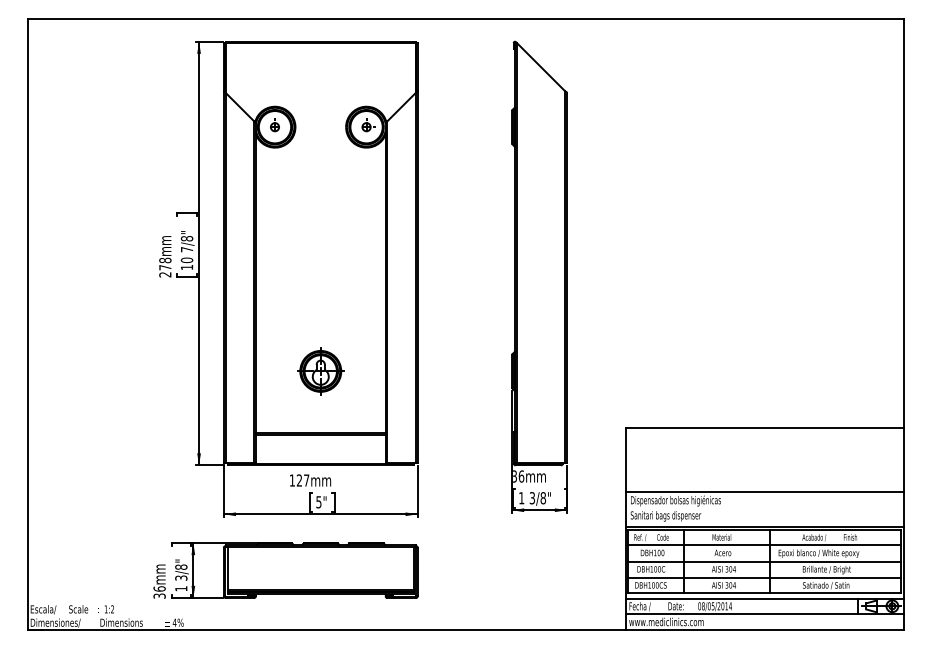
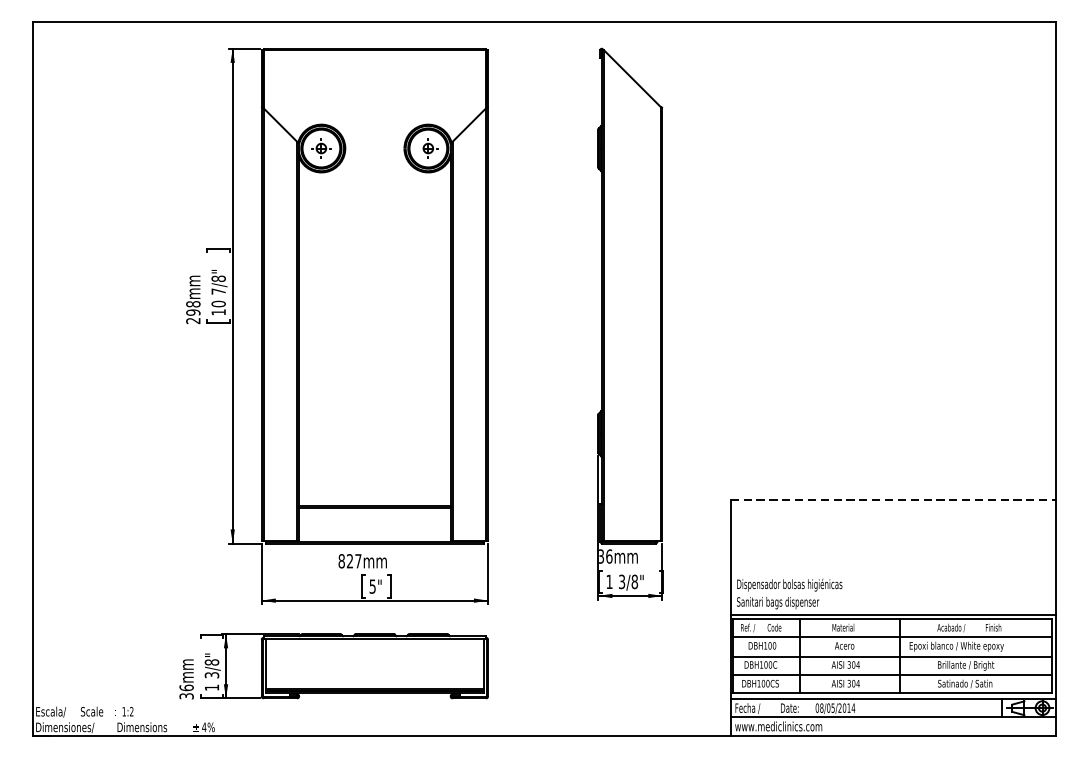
text: (165, 267) -> (193, 312), 278mm -> 298mm
part: (320, 371) -> (374, 433), removed
line: (765, 427) -> (894, 499), solid -> dashed
text: (292, 480) -> (341, 561), 127mm -> 827mm
line: (764, 492) -> (893, 575), removed

